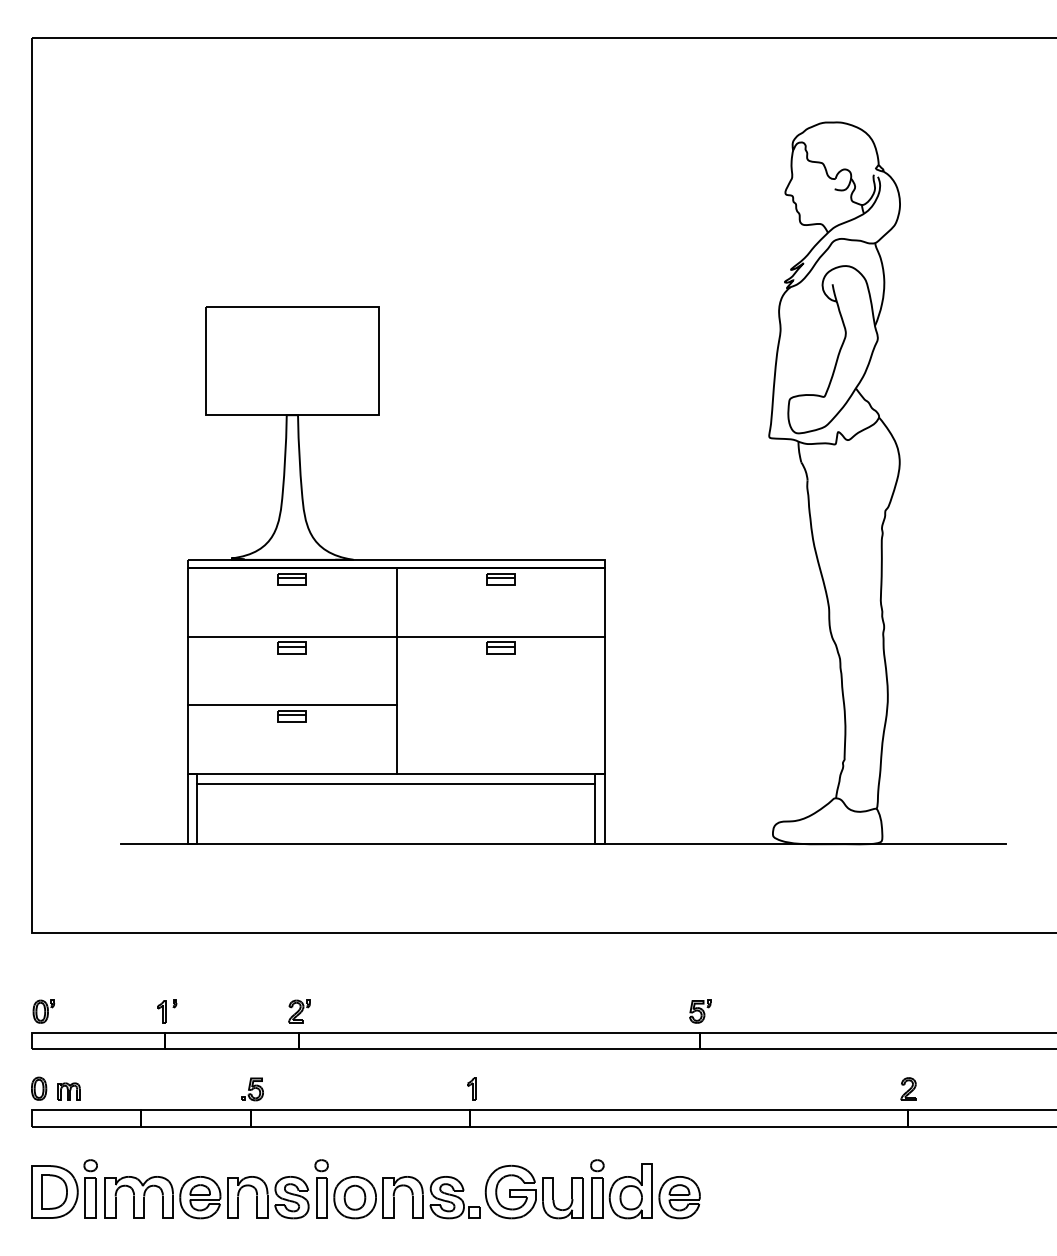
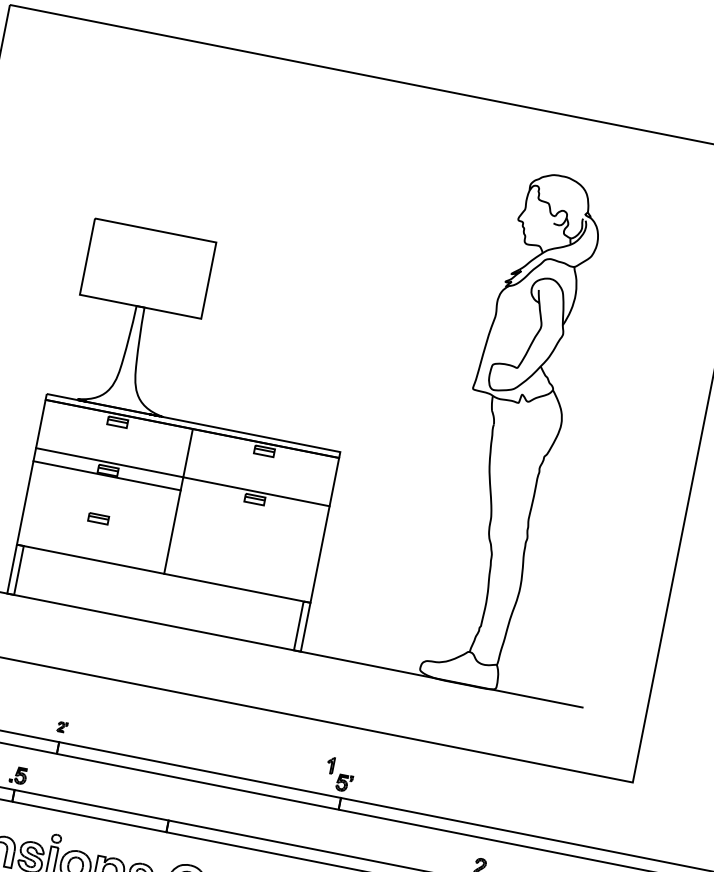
line: (292, 705) -> (107, 475), moved
line: (396, 783) -> (162, 580), removed
part: (299, 1011) -> (62, 727), size x0.6
part: (471, 1088) -> (330, 764), moved

